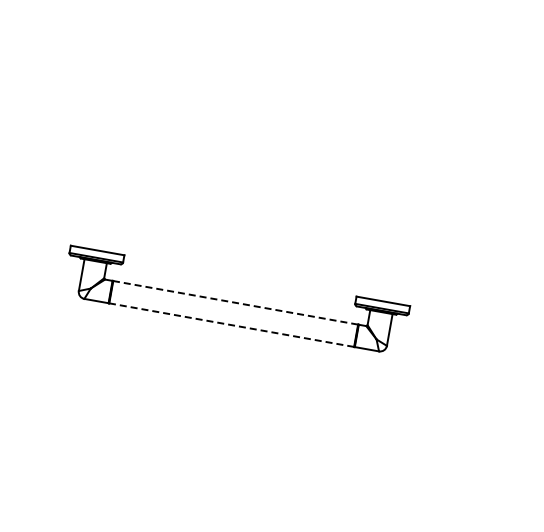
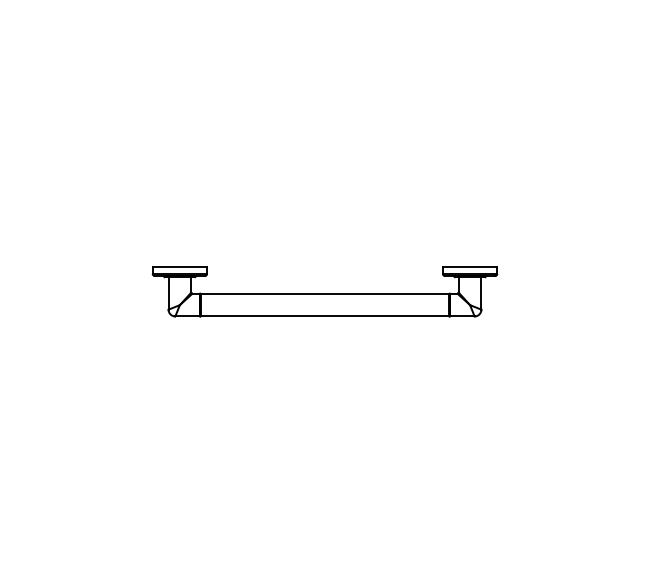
line: (235, 302) -> (324, 293), dashed -> solid
line: (231, 325) -> (324, 316), dashed -> solid

